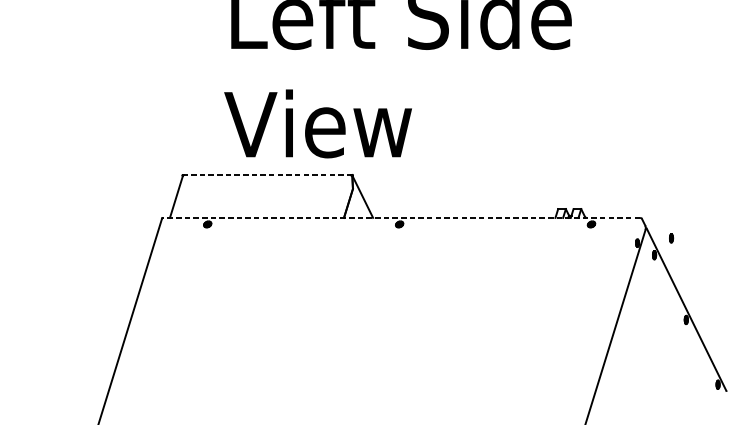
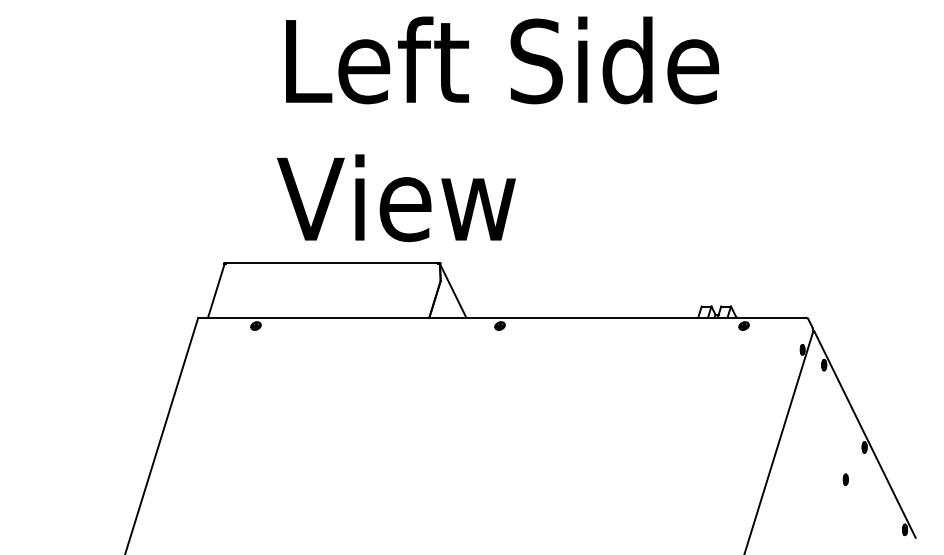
line: (267, 174) -> (332, 262), dashed -> solid
line: (401, 217) -> (502, 317), dashed -> solid
part: (671, 238) -> (845, 479), moved

